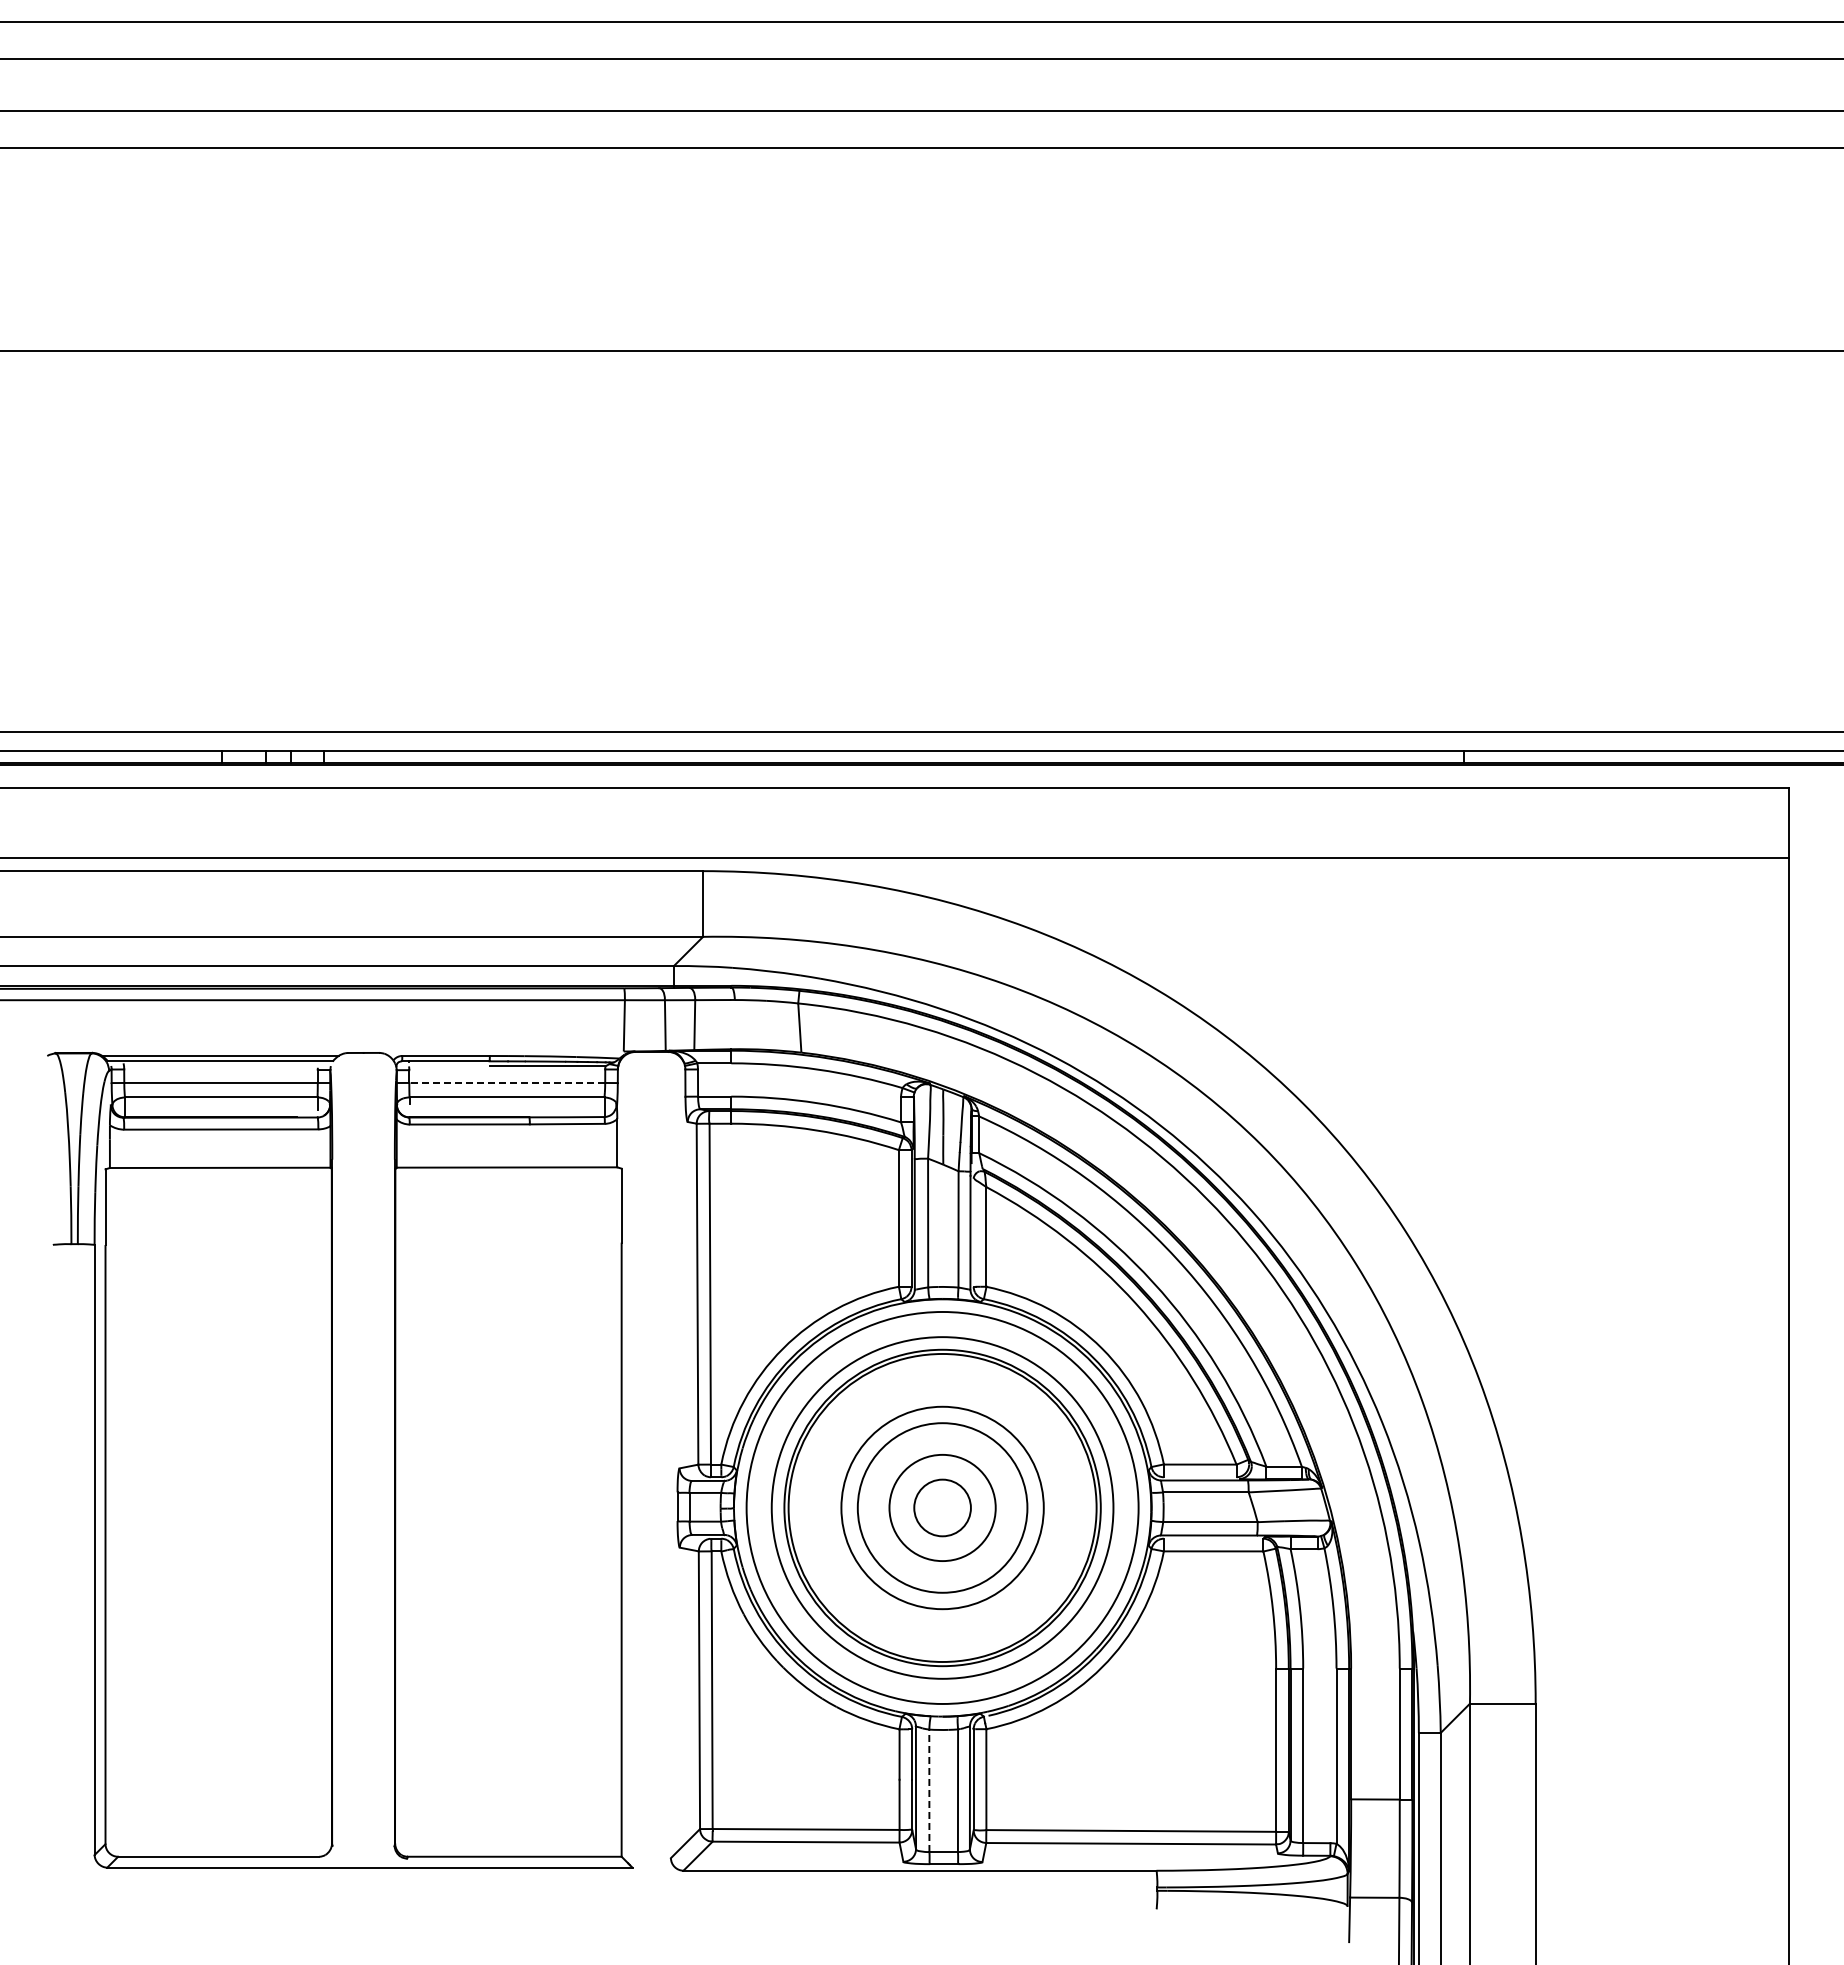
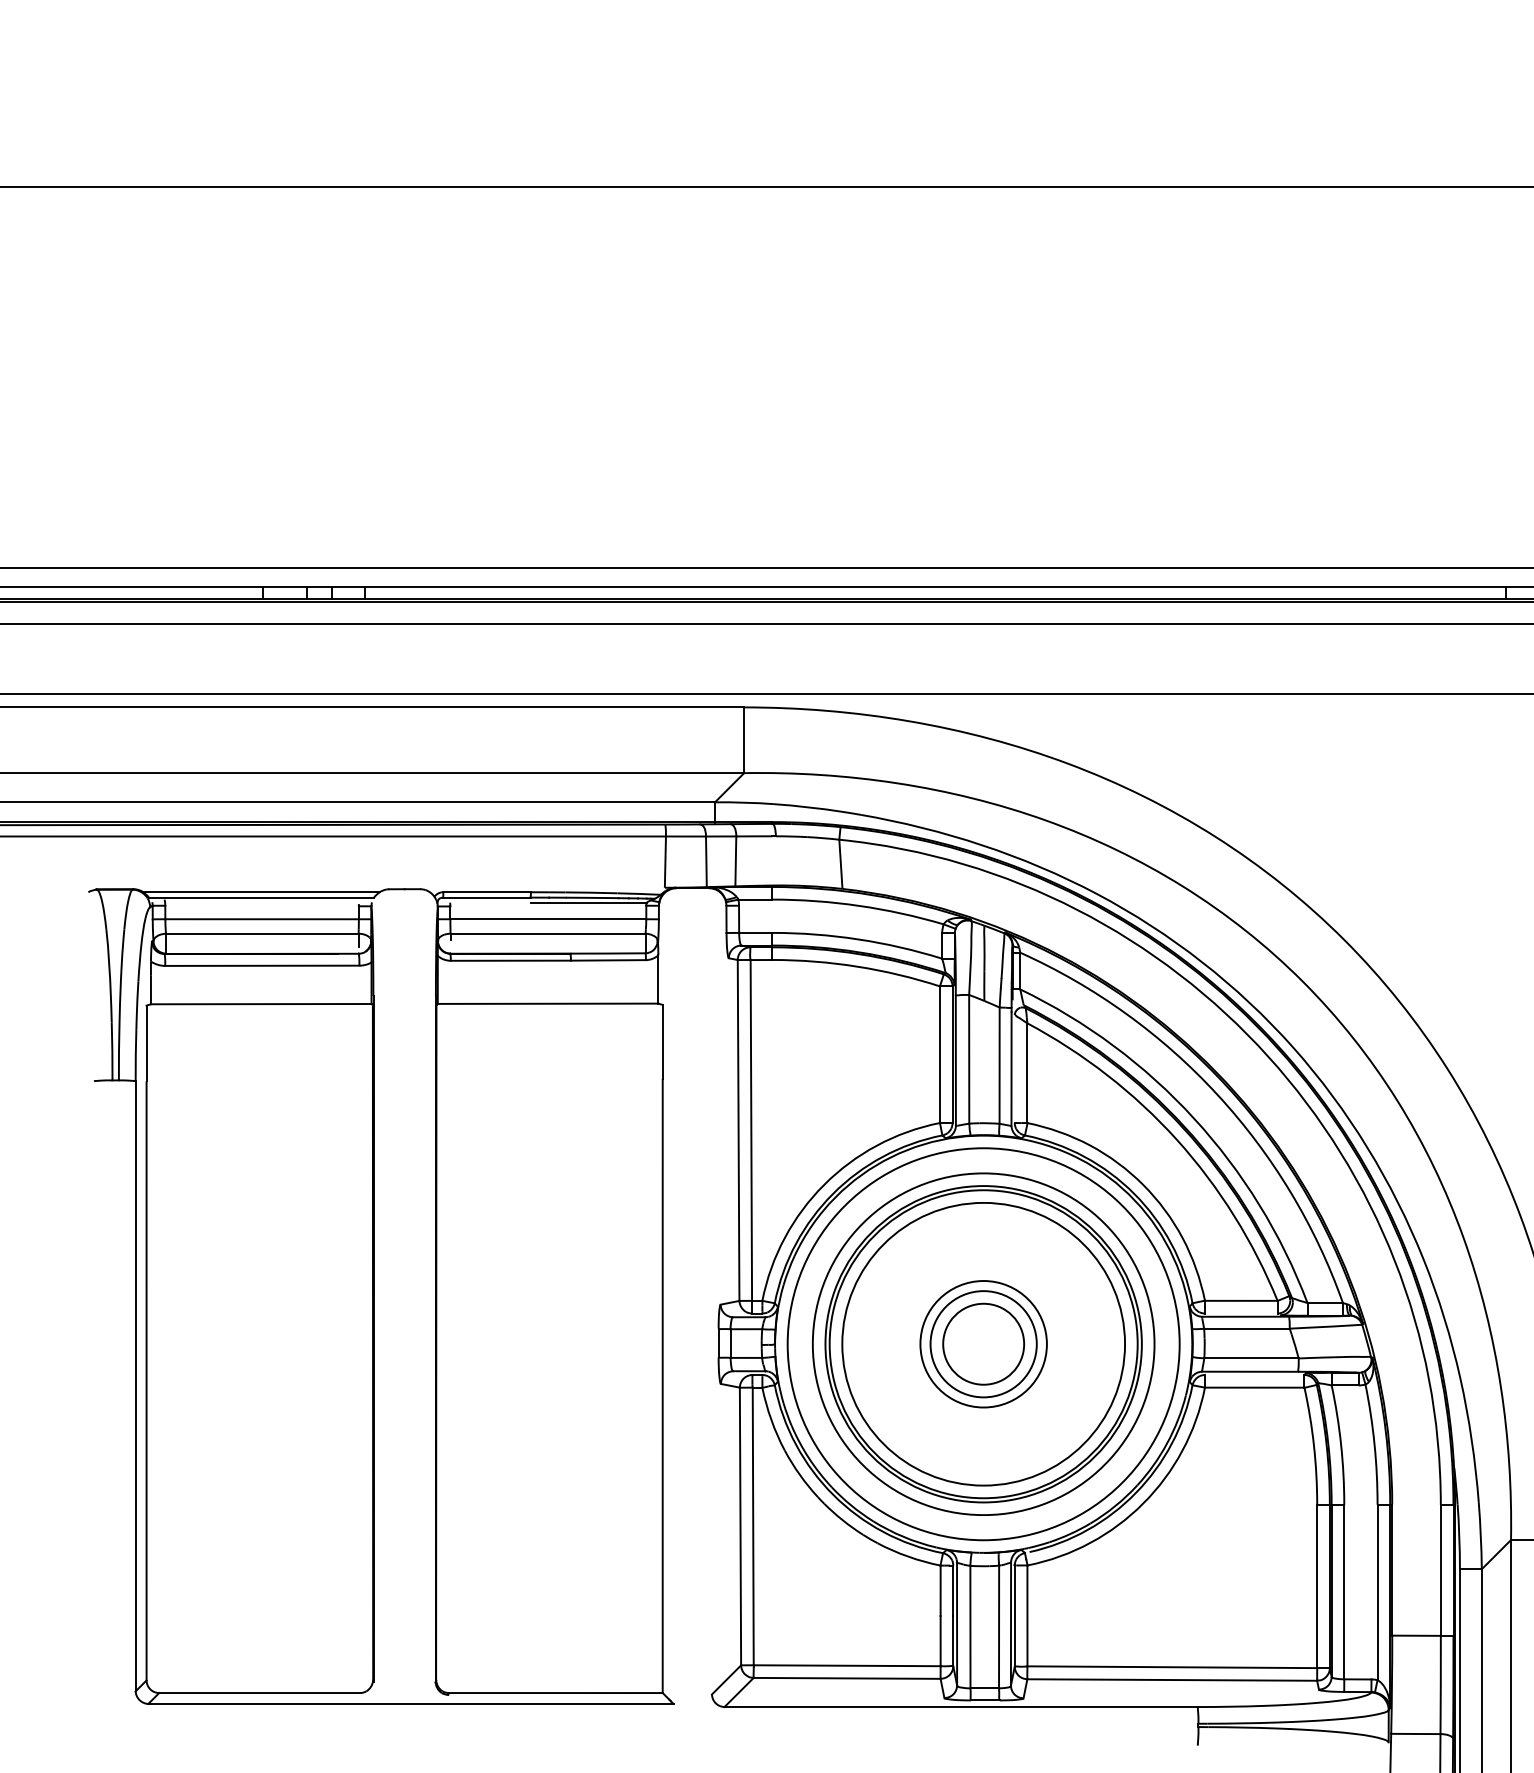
line: (507, 1082) -> (548, 918), dashed -> solid
circle: (942, 1507) -> (983, 1343), size x0.62
circle: (942, 1507) -> (983, 1343), size x1.43
circle: (942, 1507) -> (983, 1343), size x1.67
line: (929, 1790) -> (970, 1626), dashed -> solid

